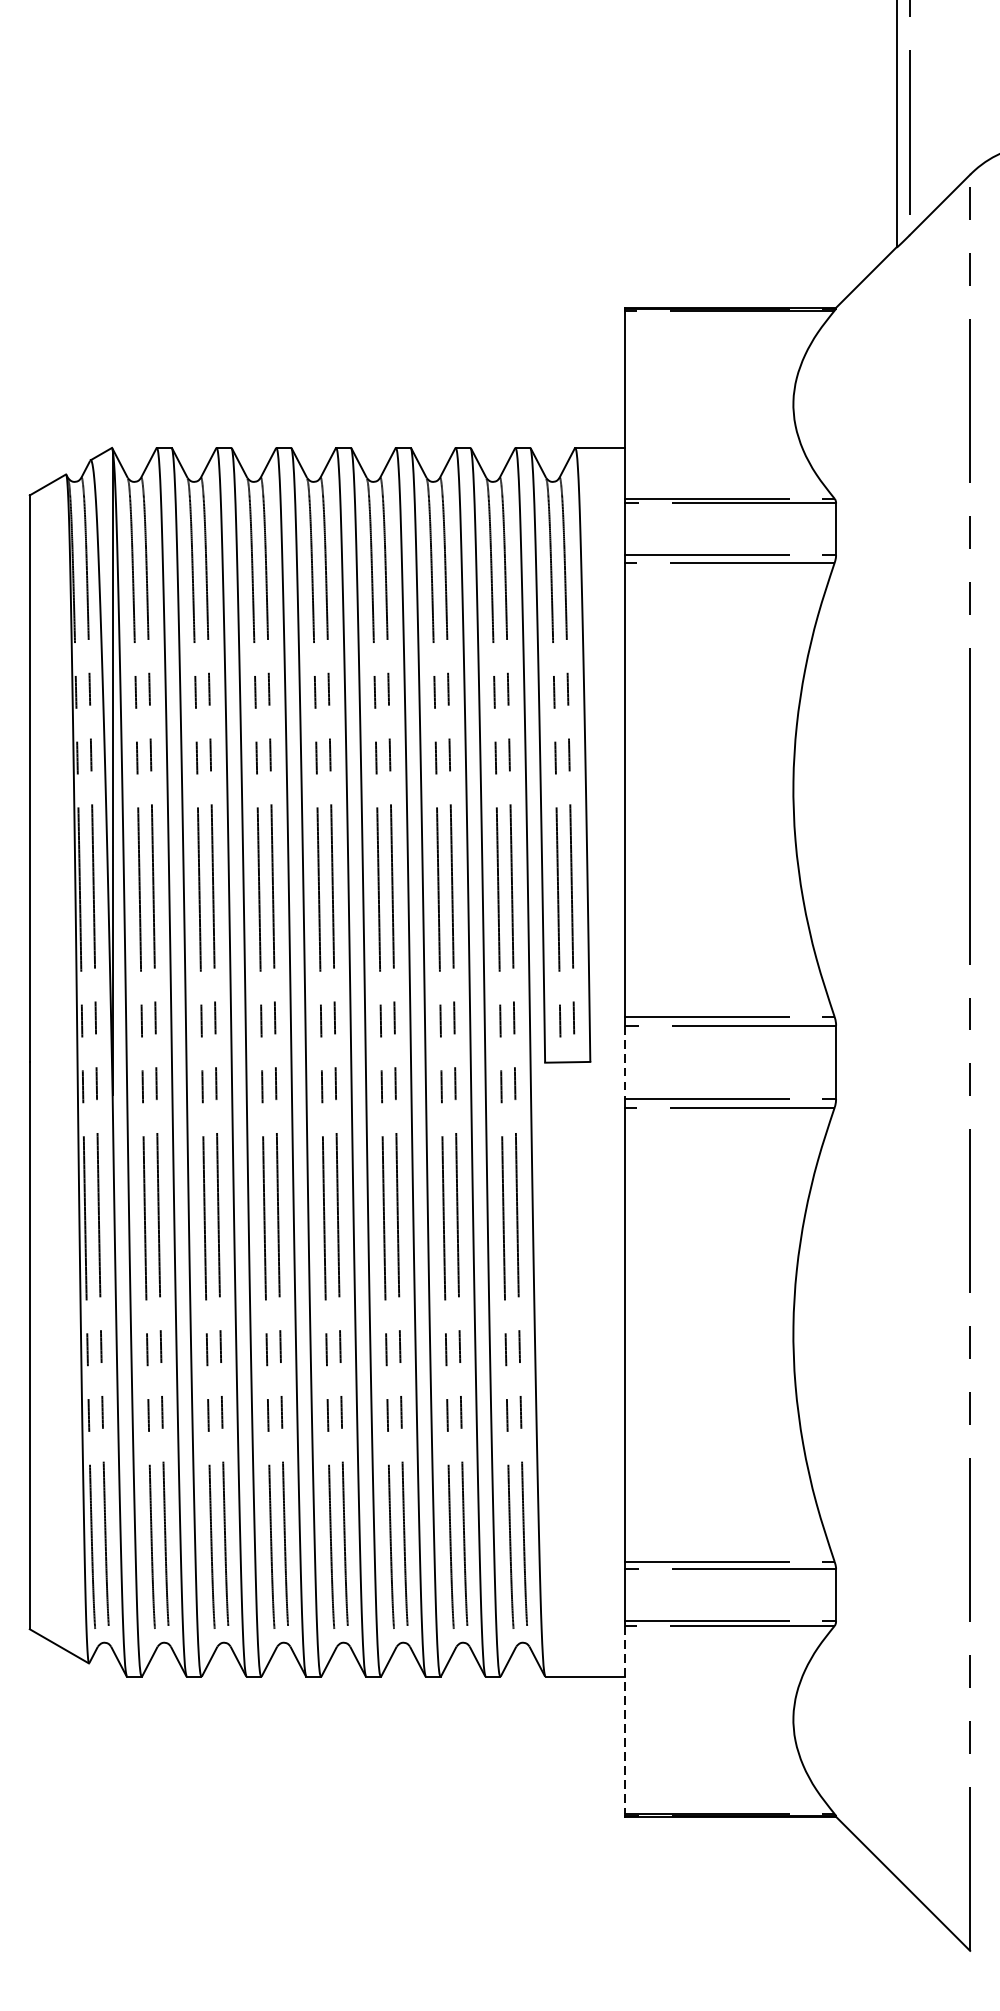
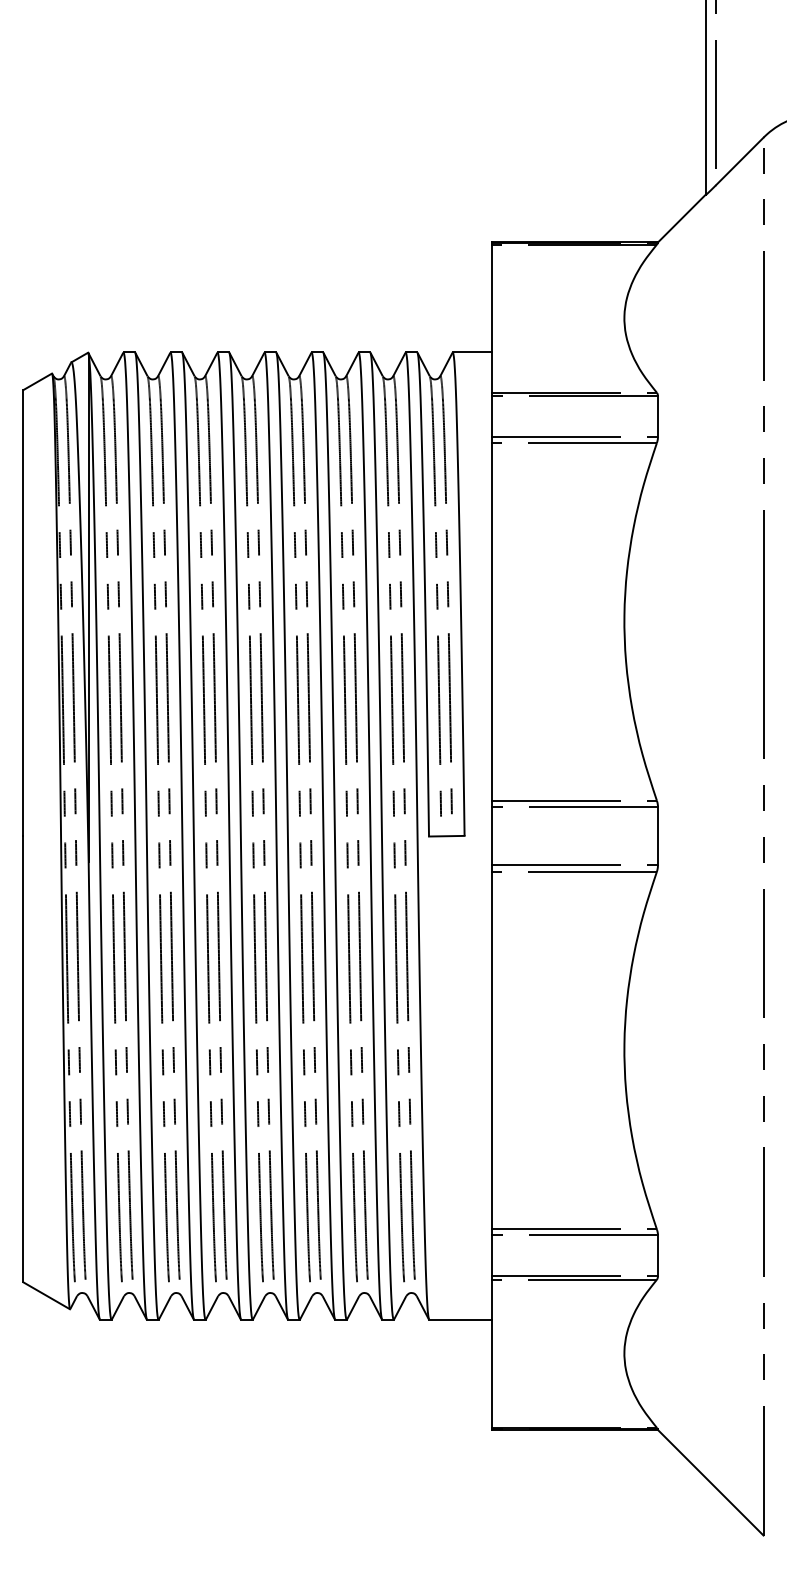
line: (624, 1062) -> (491, 836), dashed -> solid
line: (624, 1720) -> (491, 1354), dashed -> solid

